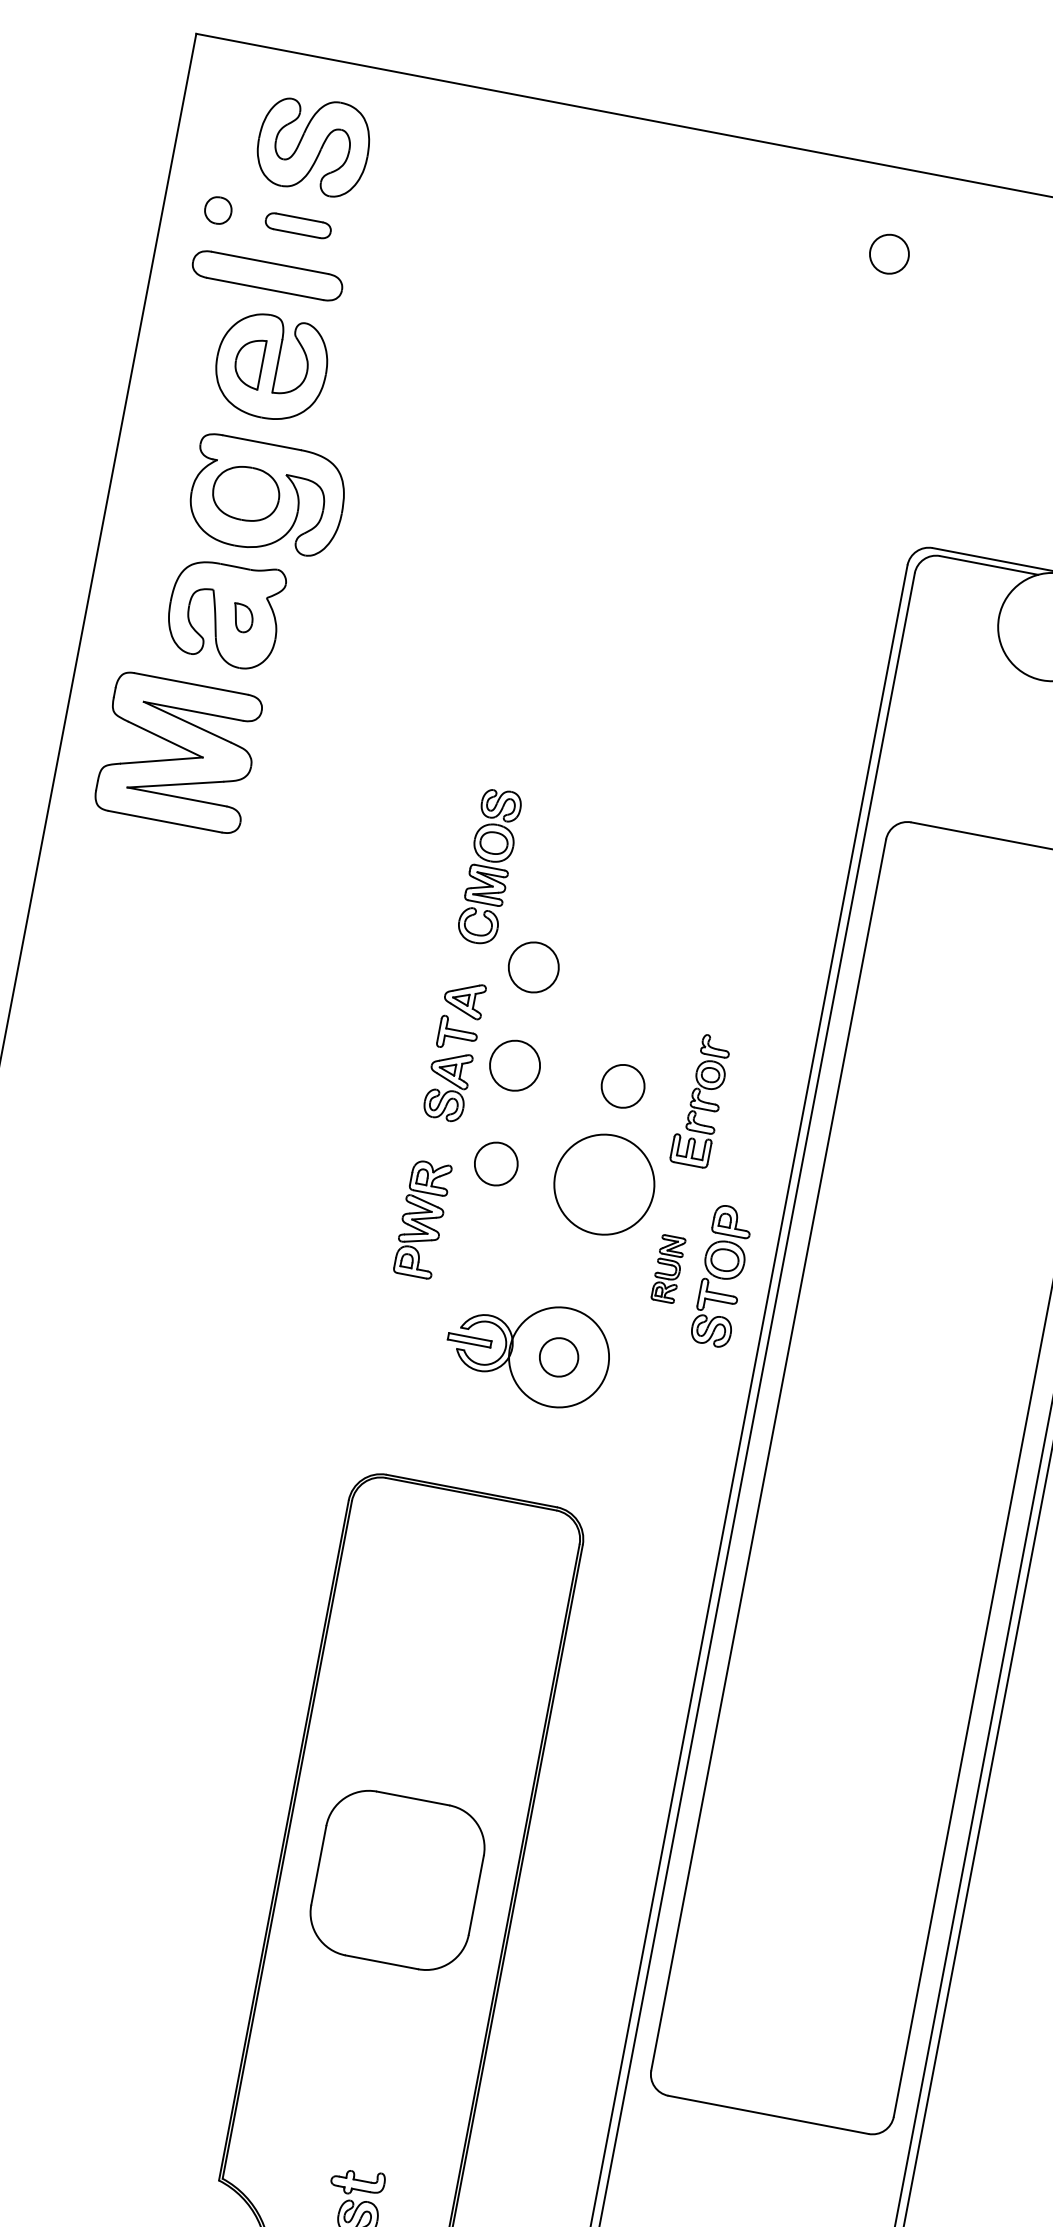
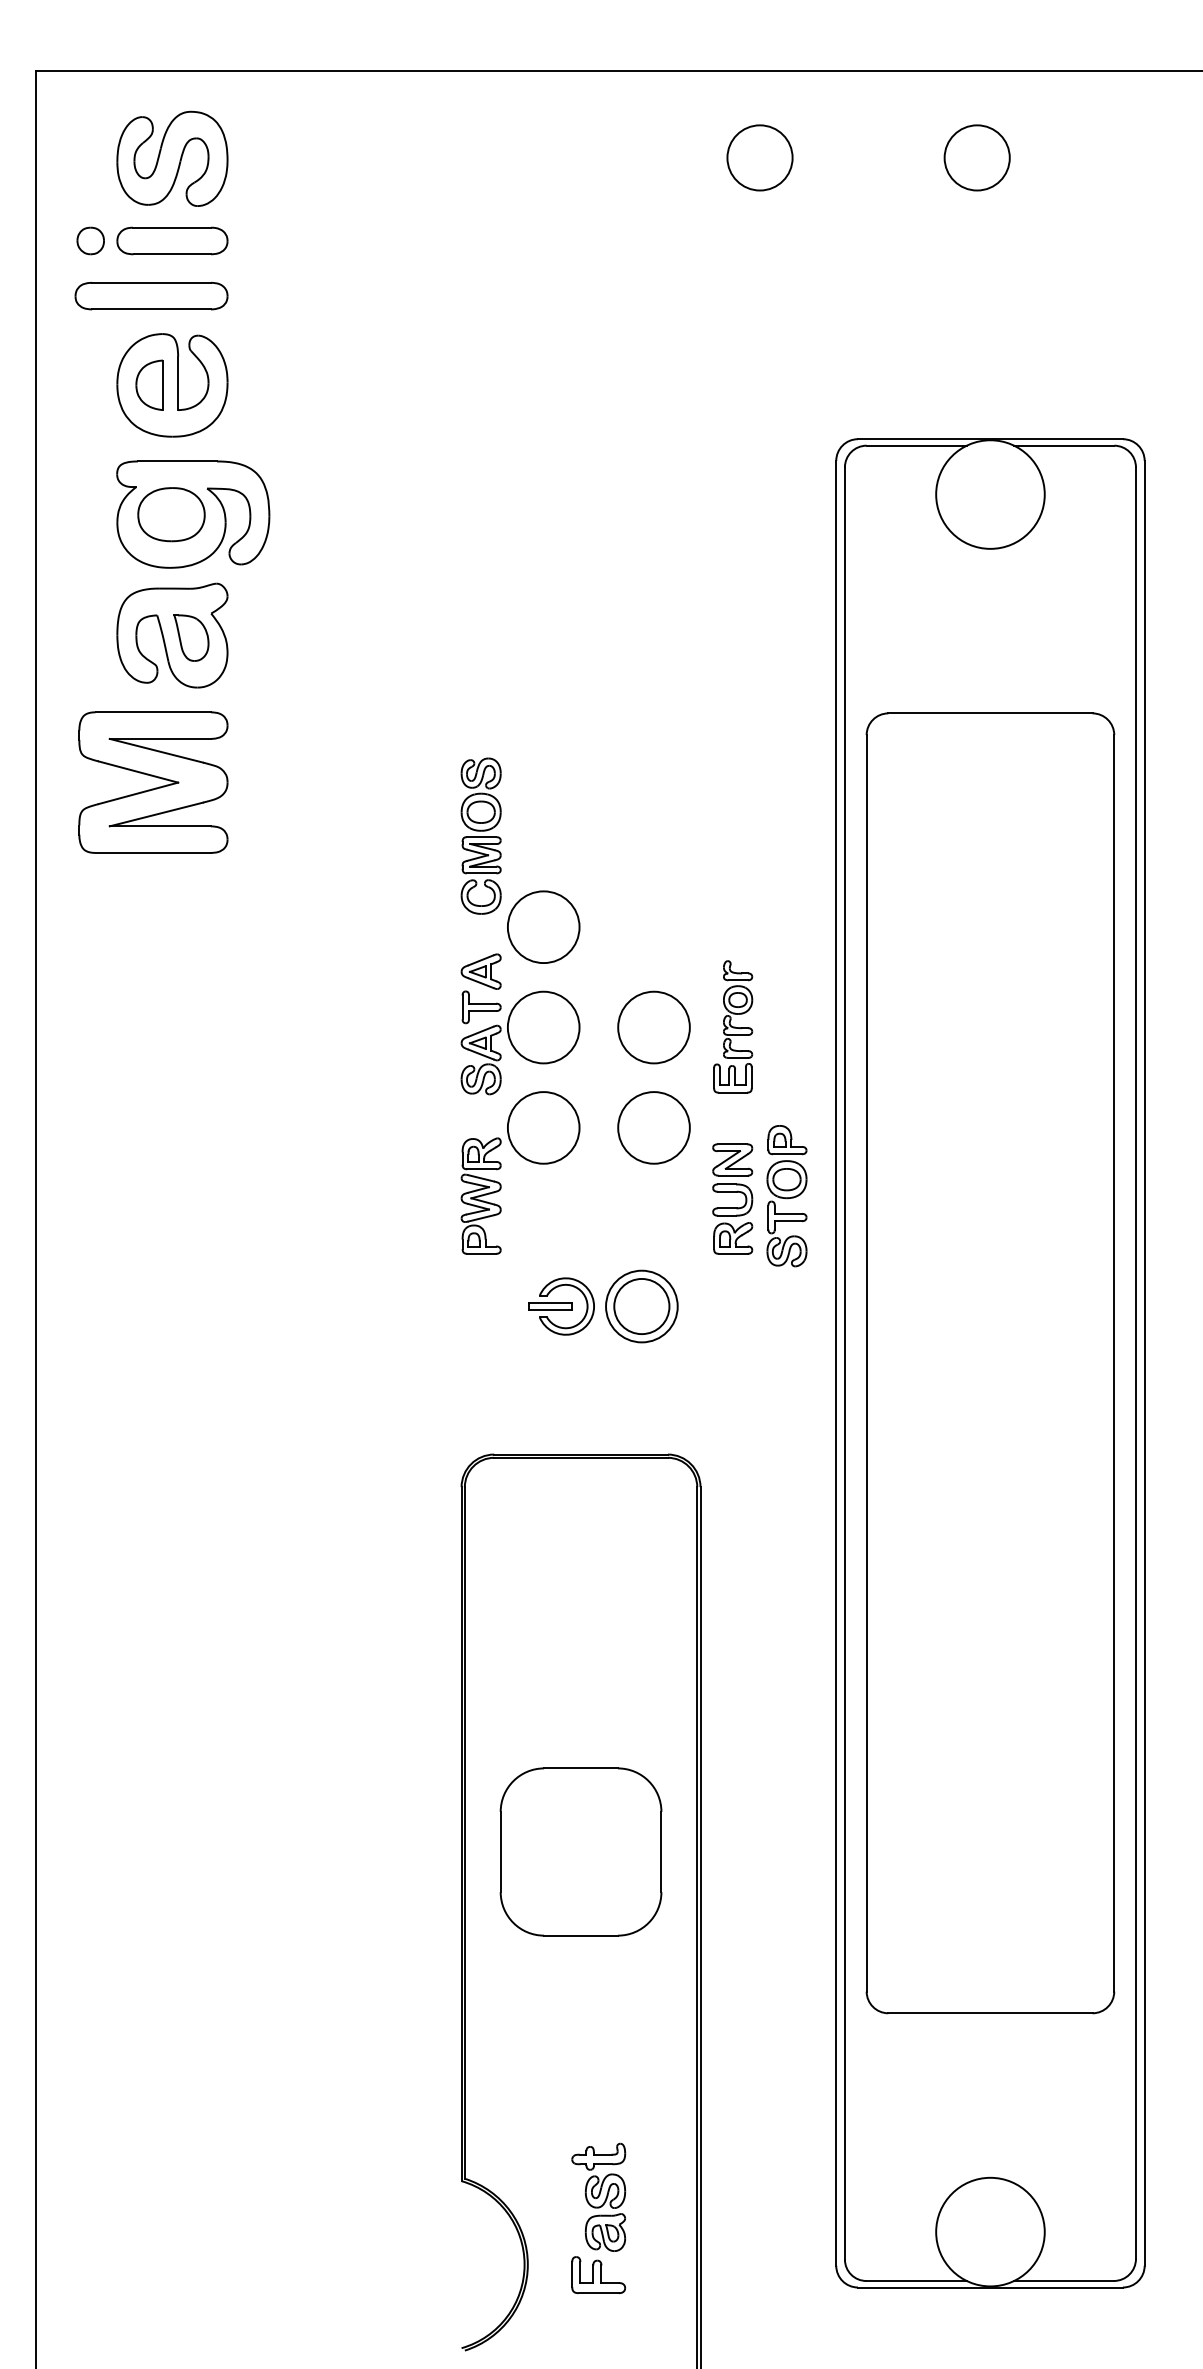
part: (298, 225) -> (172, 240), size x1.67
circle: (889, 253) -> (759, 157), size x1.67
part: (242, 617) -> (191, 637), size x1.67
circle: (533, 967) -> (543, 927), size x1.43
circle: (514, 1065) -> (543, 1027), size x1.43
circle: (622, 1086) -> (653, 1027), size x1.67
circle: (496, 1163) -> (543, 1127), size x1.67
circle: (603, 1184) -> (653, 1127), size x0.71
part: (668, 1268) -> (732, 1198), size x1.67
circle: (558, 1357) -> (641, 1306), size x0.71
circle: (558, 1357) -> (641, 1306), size x1.43

